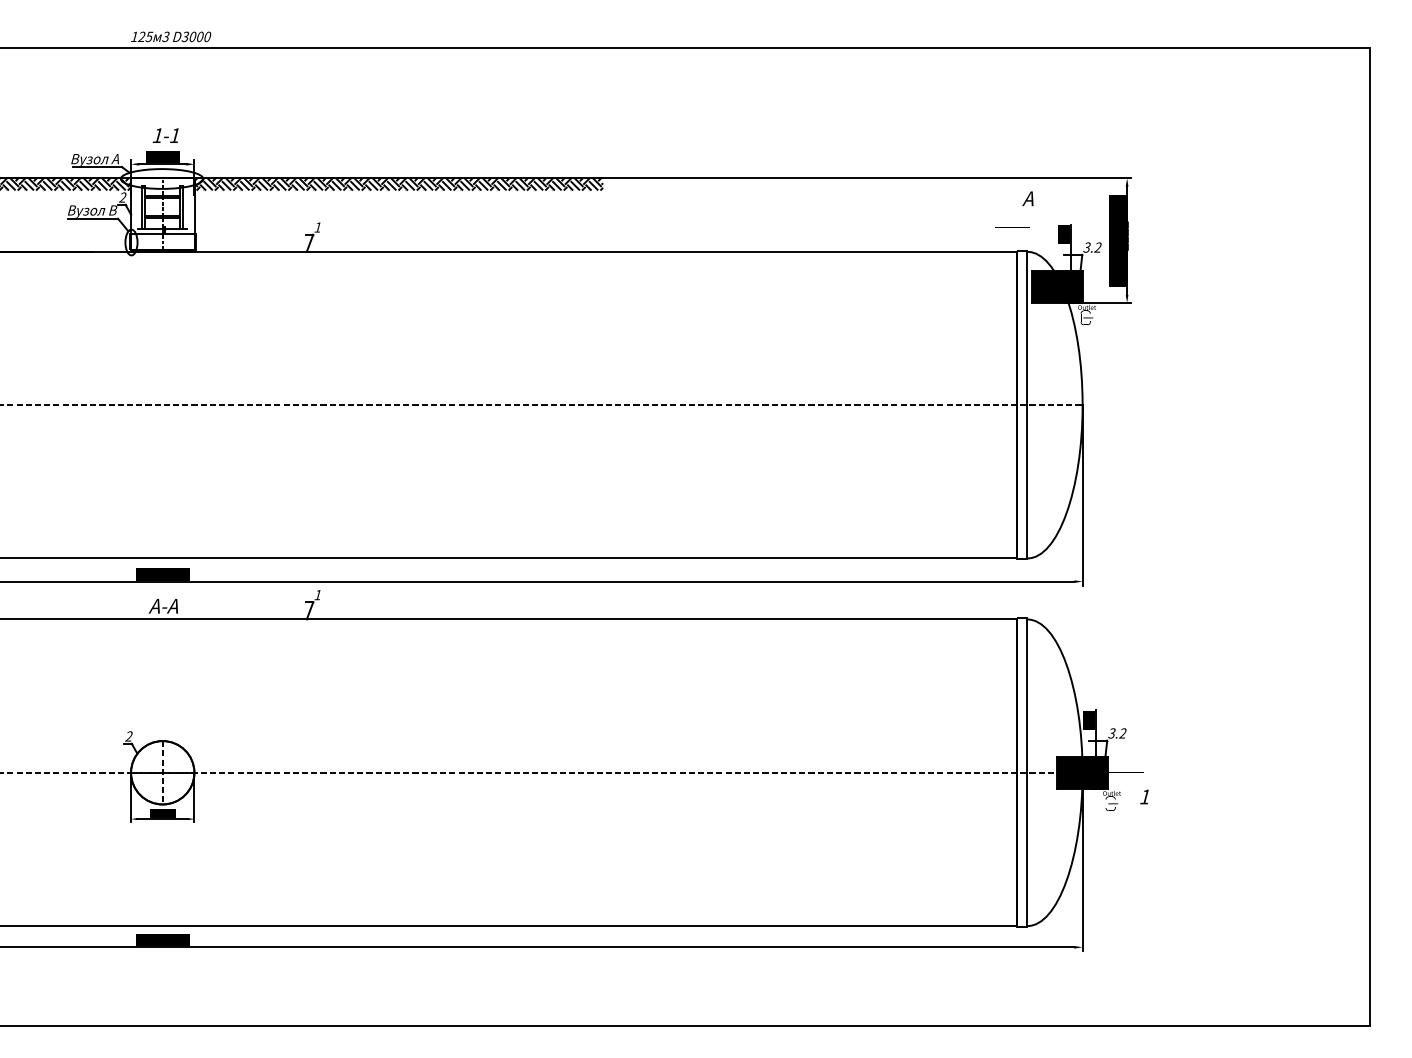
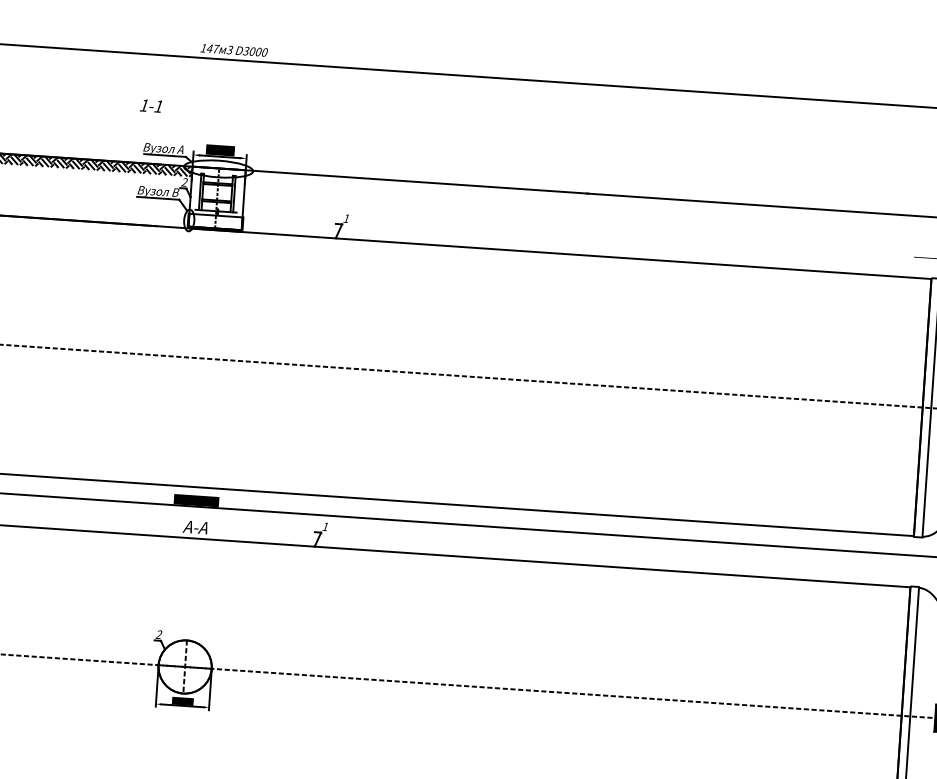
text: (145, 36) -> (212, 48), 125 -> 147
text: (165, 135) -> (150, 105), moved
hatch: (398, 184) -> (416, 187), removed

